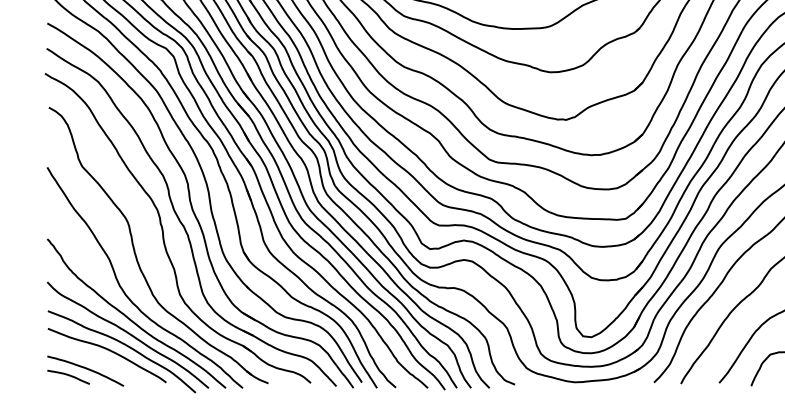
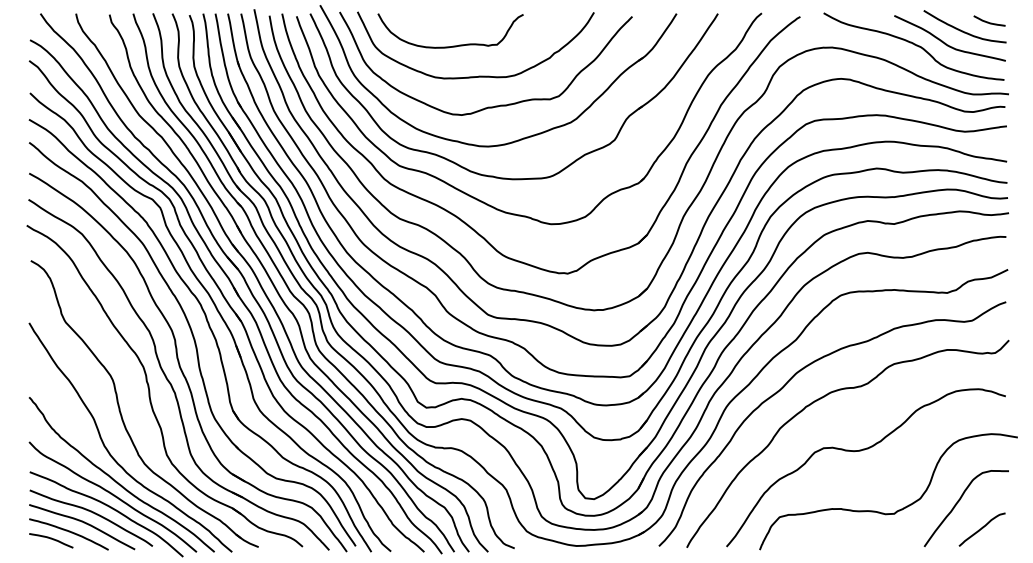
curve: (99, 360) -> (83, 523), added

